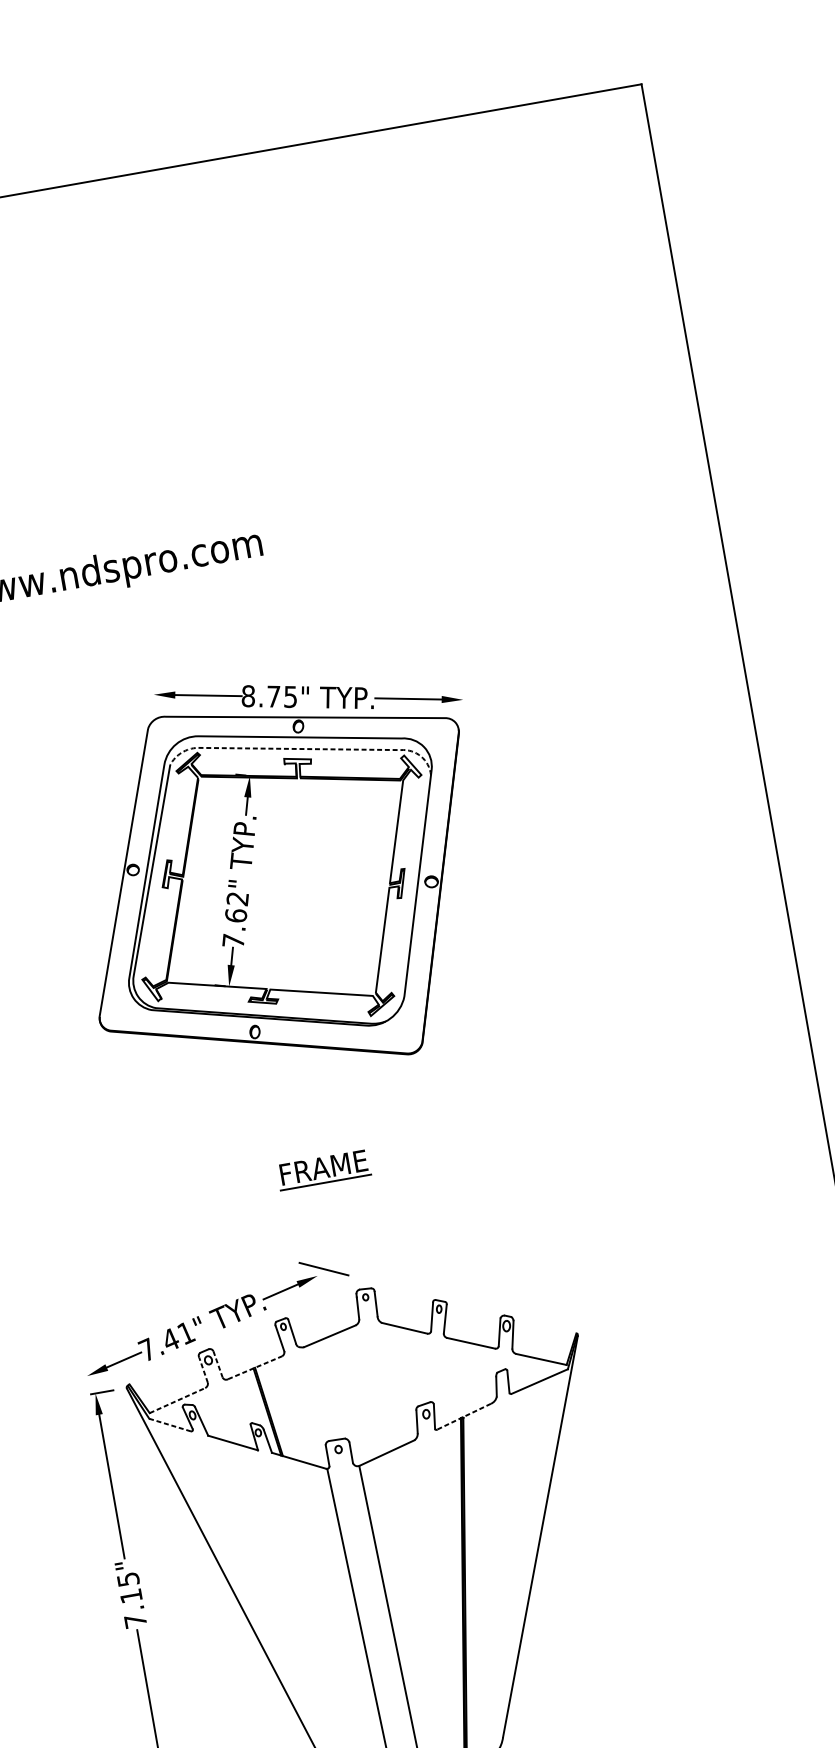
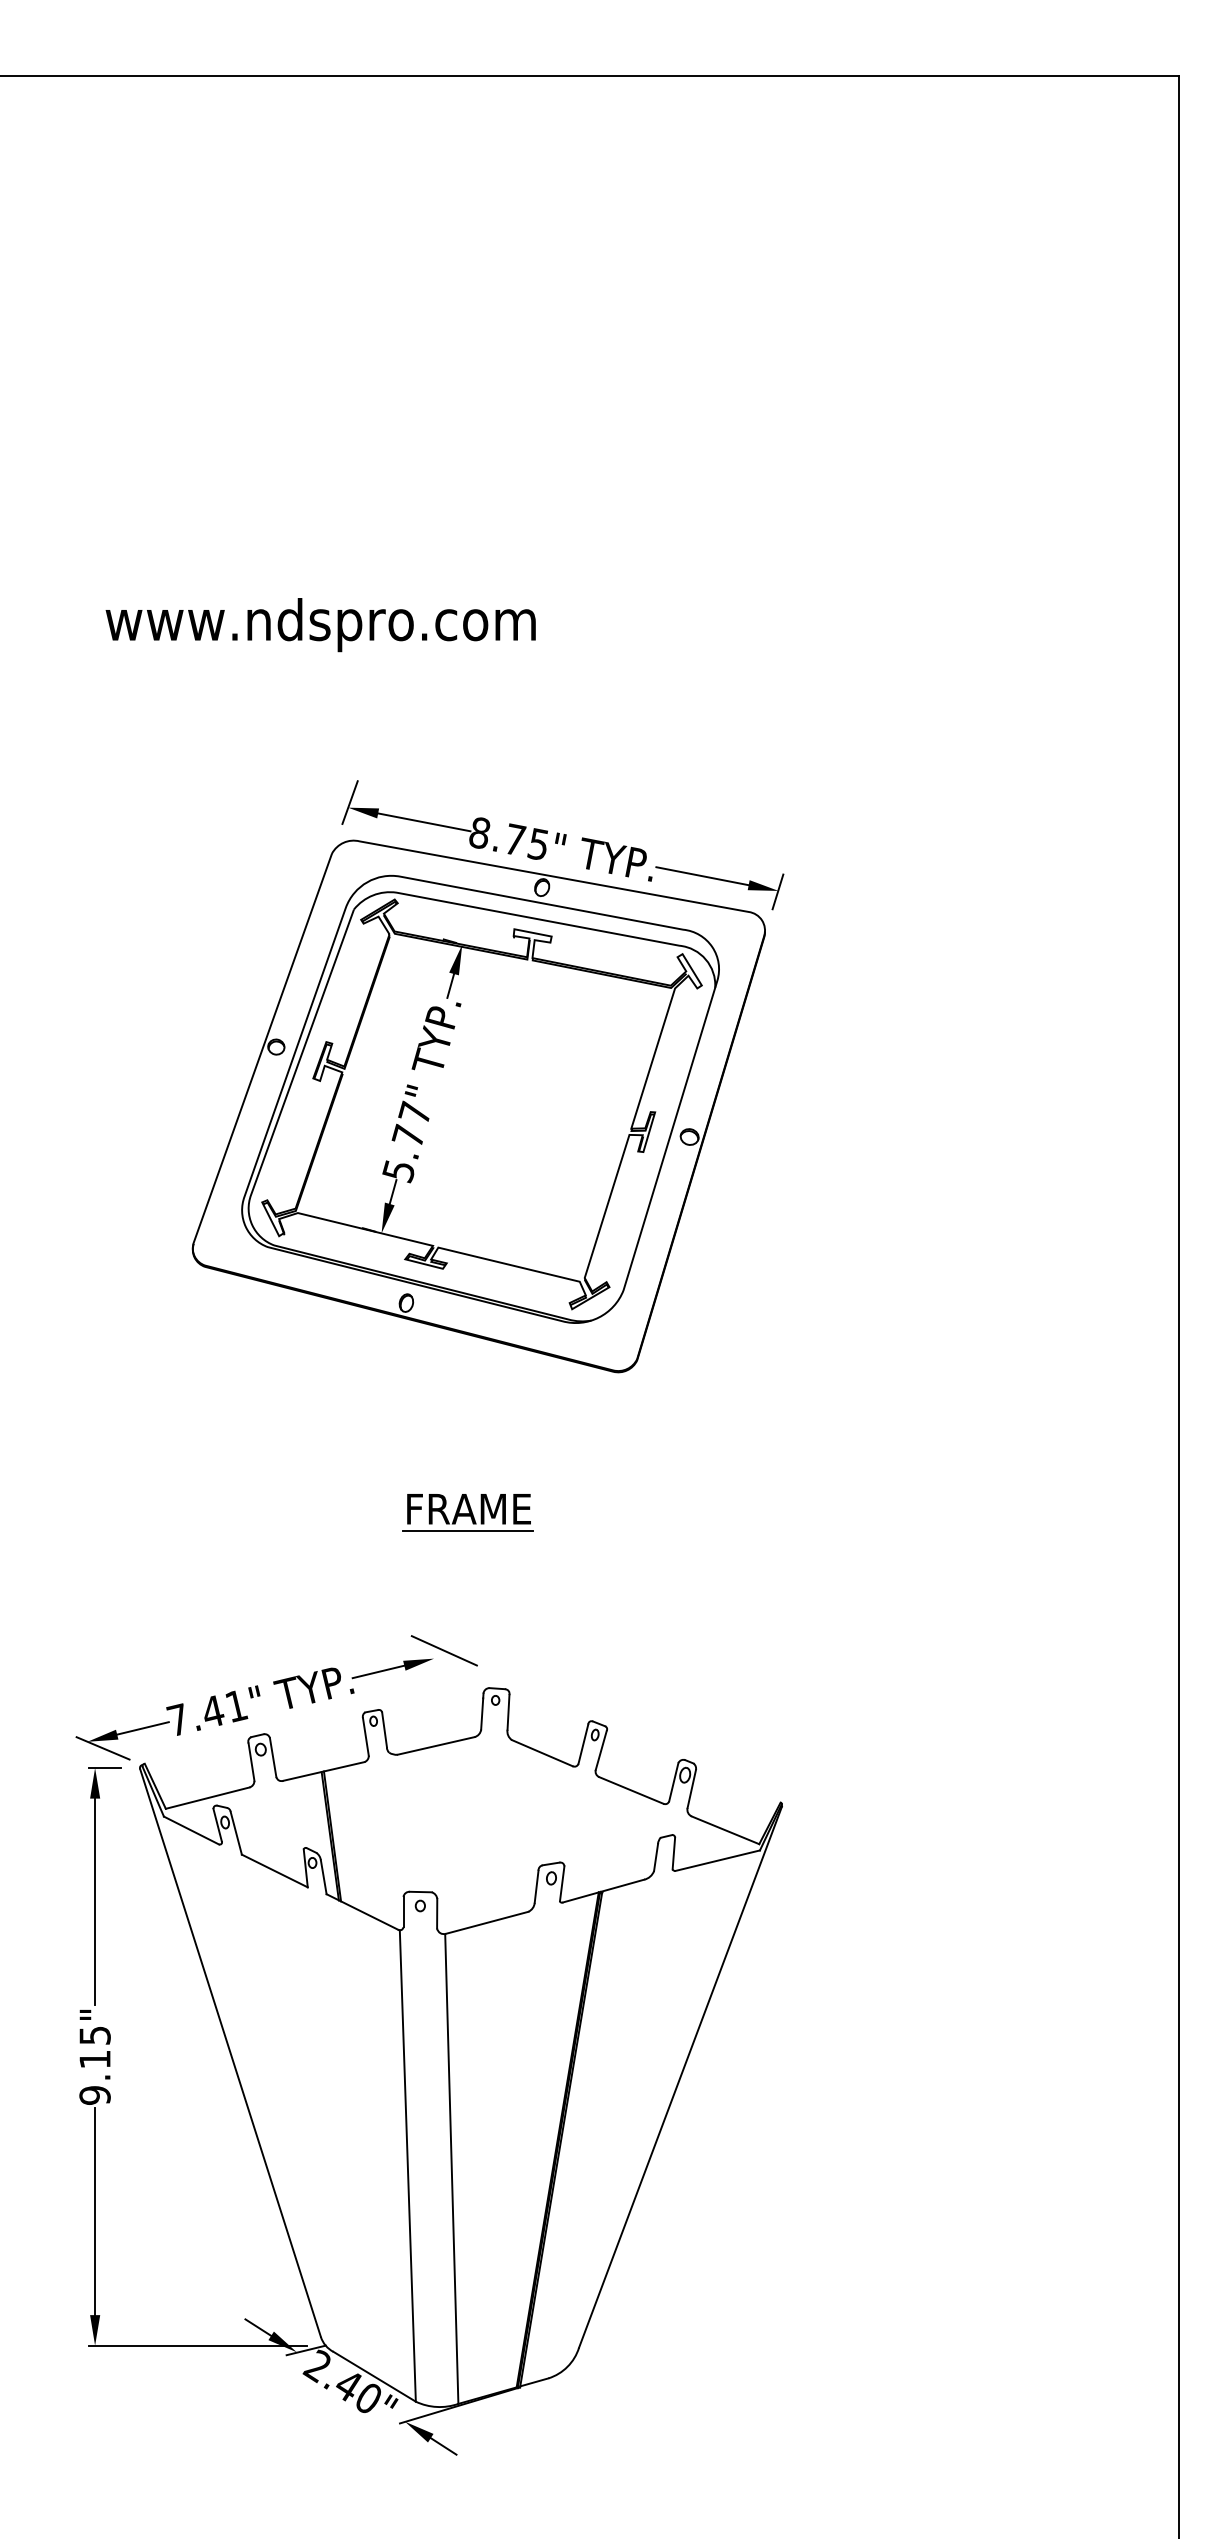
line: (154, 690) -> (349, 802), added
line: (462, 700) -> (777, 891), added
line: (306, 749) -> (547, 921), dashed -> solid
text: (235, 919) -> (406, 1141), 7.62" -> 5.77"
line: (218, 1364) -> (273, 1757), dashed -> solid
line: (255, 1367) -> (324, 1771), dashed -> solid
line: (203, 1370) -> (251, 1762), dashed -> solid
line: (98, 1378) -> (102, 1748), added
line: (178, 1400) -> (208, 1798), dashed -> solid
line: (464, 1416) -> (604, 1890), dashed -> solid
line: (170, 1425) -> (191, 1830), dashed -> solid
text: (135, 1621) -> (94, 2095), 7.15" -> 9.15"

